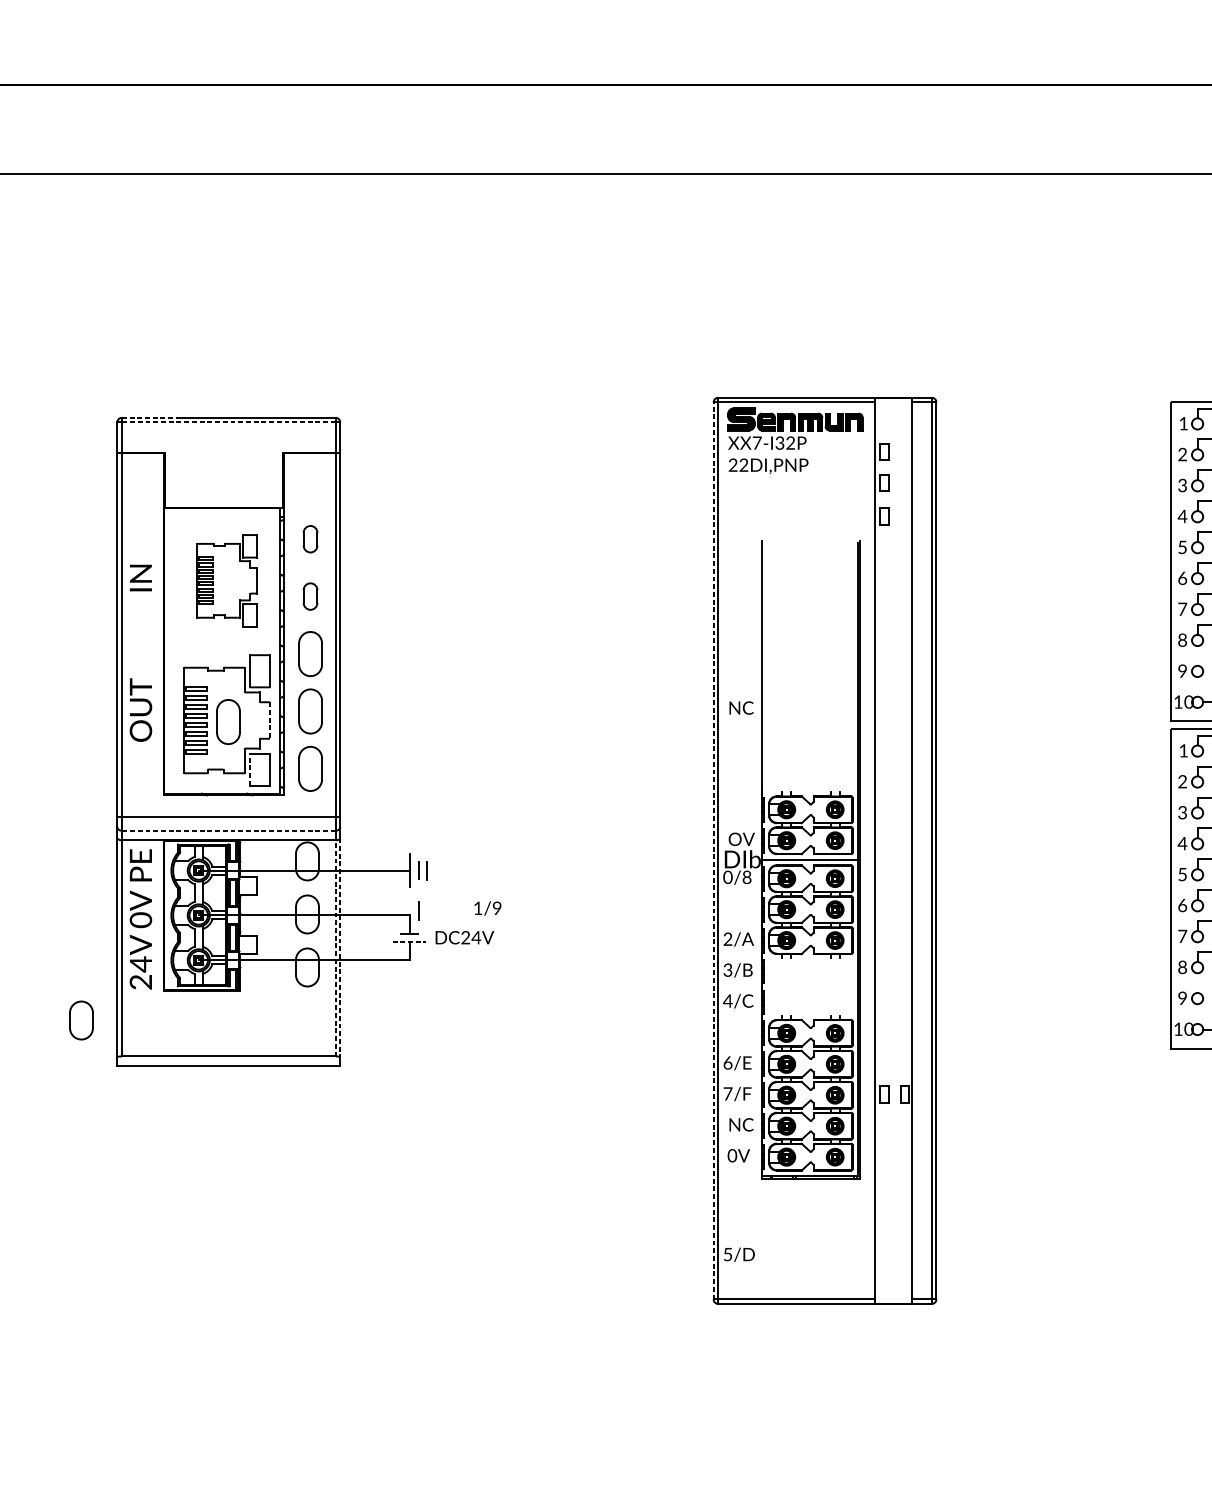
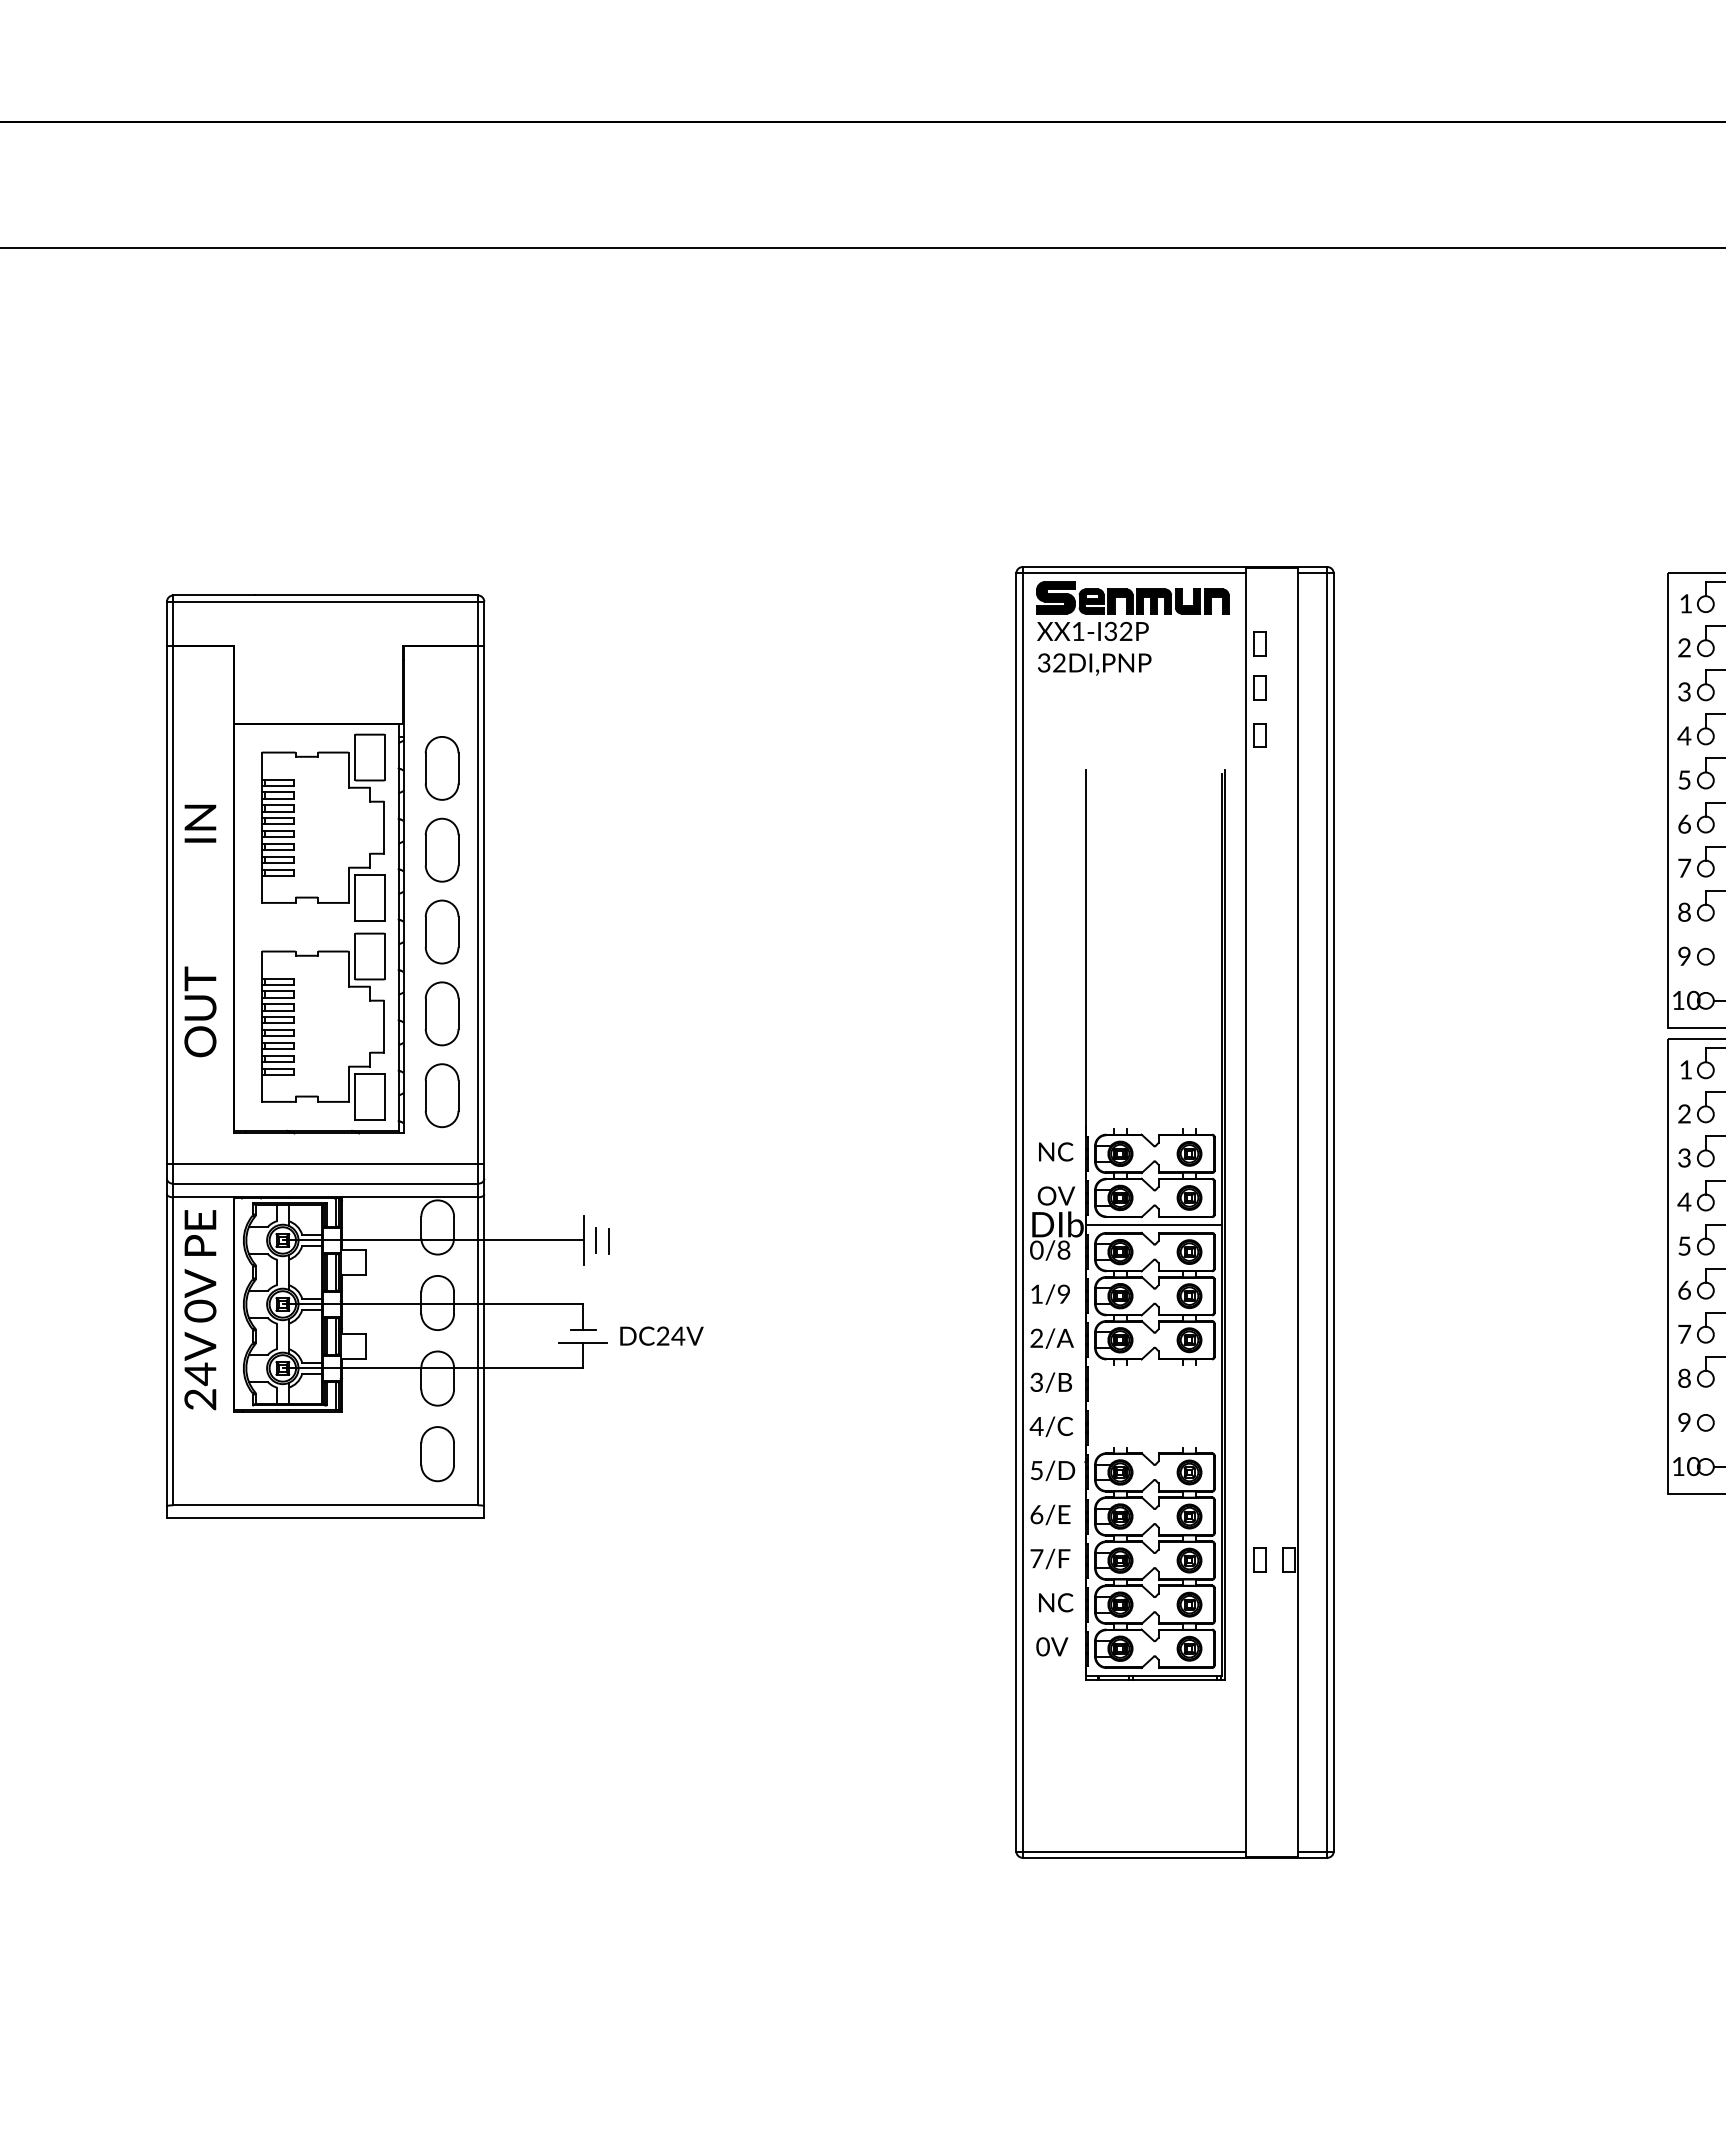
line: (150, 417) -> (214, 595), dashed -> solid
line: (228, 422) -> (325, 601), dashed -> solid
text: (757, 443) -> (1078, 631), XX7-I32P -> XX1-I32P
text: (732, 466) -> (1043, 665), 22DI,PNP -> 32DI,PNP
part: (310, 539) -> (441, 768), size x1.67
part: (227, 580) -> (323, 827), size x1.43
part: (310, 596) -> (441, 849), size x1.67
text: (741, 707) -> (1056, 1151), moved
part: (228, 721) -> (324, 1028), removed
line: (270, 721) -> (384, 1027), dashed -> solid
line: (249, 769) -> (355, 1096), dashed -> solid
line: (228, 830) -> (325, 1183), dashed -> solid
line: (713, 850) -> (1016, 1211), dashed -> solid
text: (487, 908) -> (1050, 1294), moved
line: (418, 911) -> (595, 1298), removed
line: (409, 942) -> (583, 1342), dashed -> solid
line: (336, 947) -> (478, 1350), dashed -> solid
line: (340, 947) -> (484, 1350), dashed -> solid
part: (81, 1020) -> (437, 1454), moved
text: (739, 1254) -> (1053, 1470), moved

